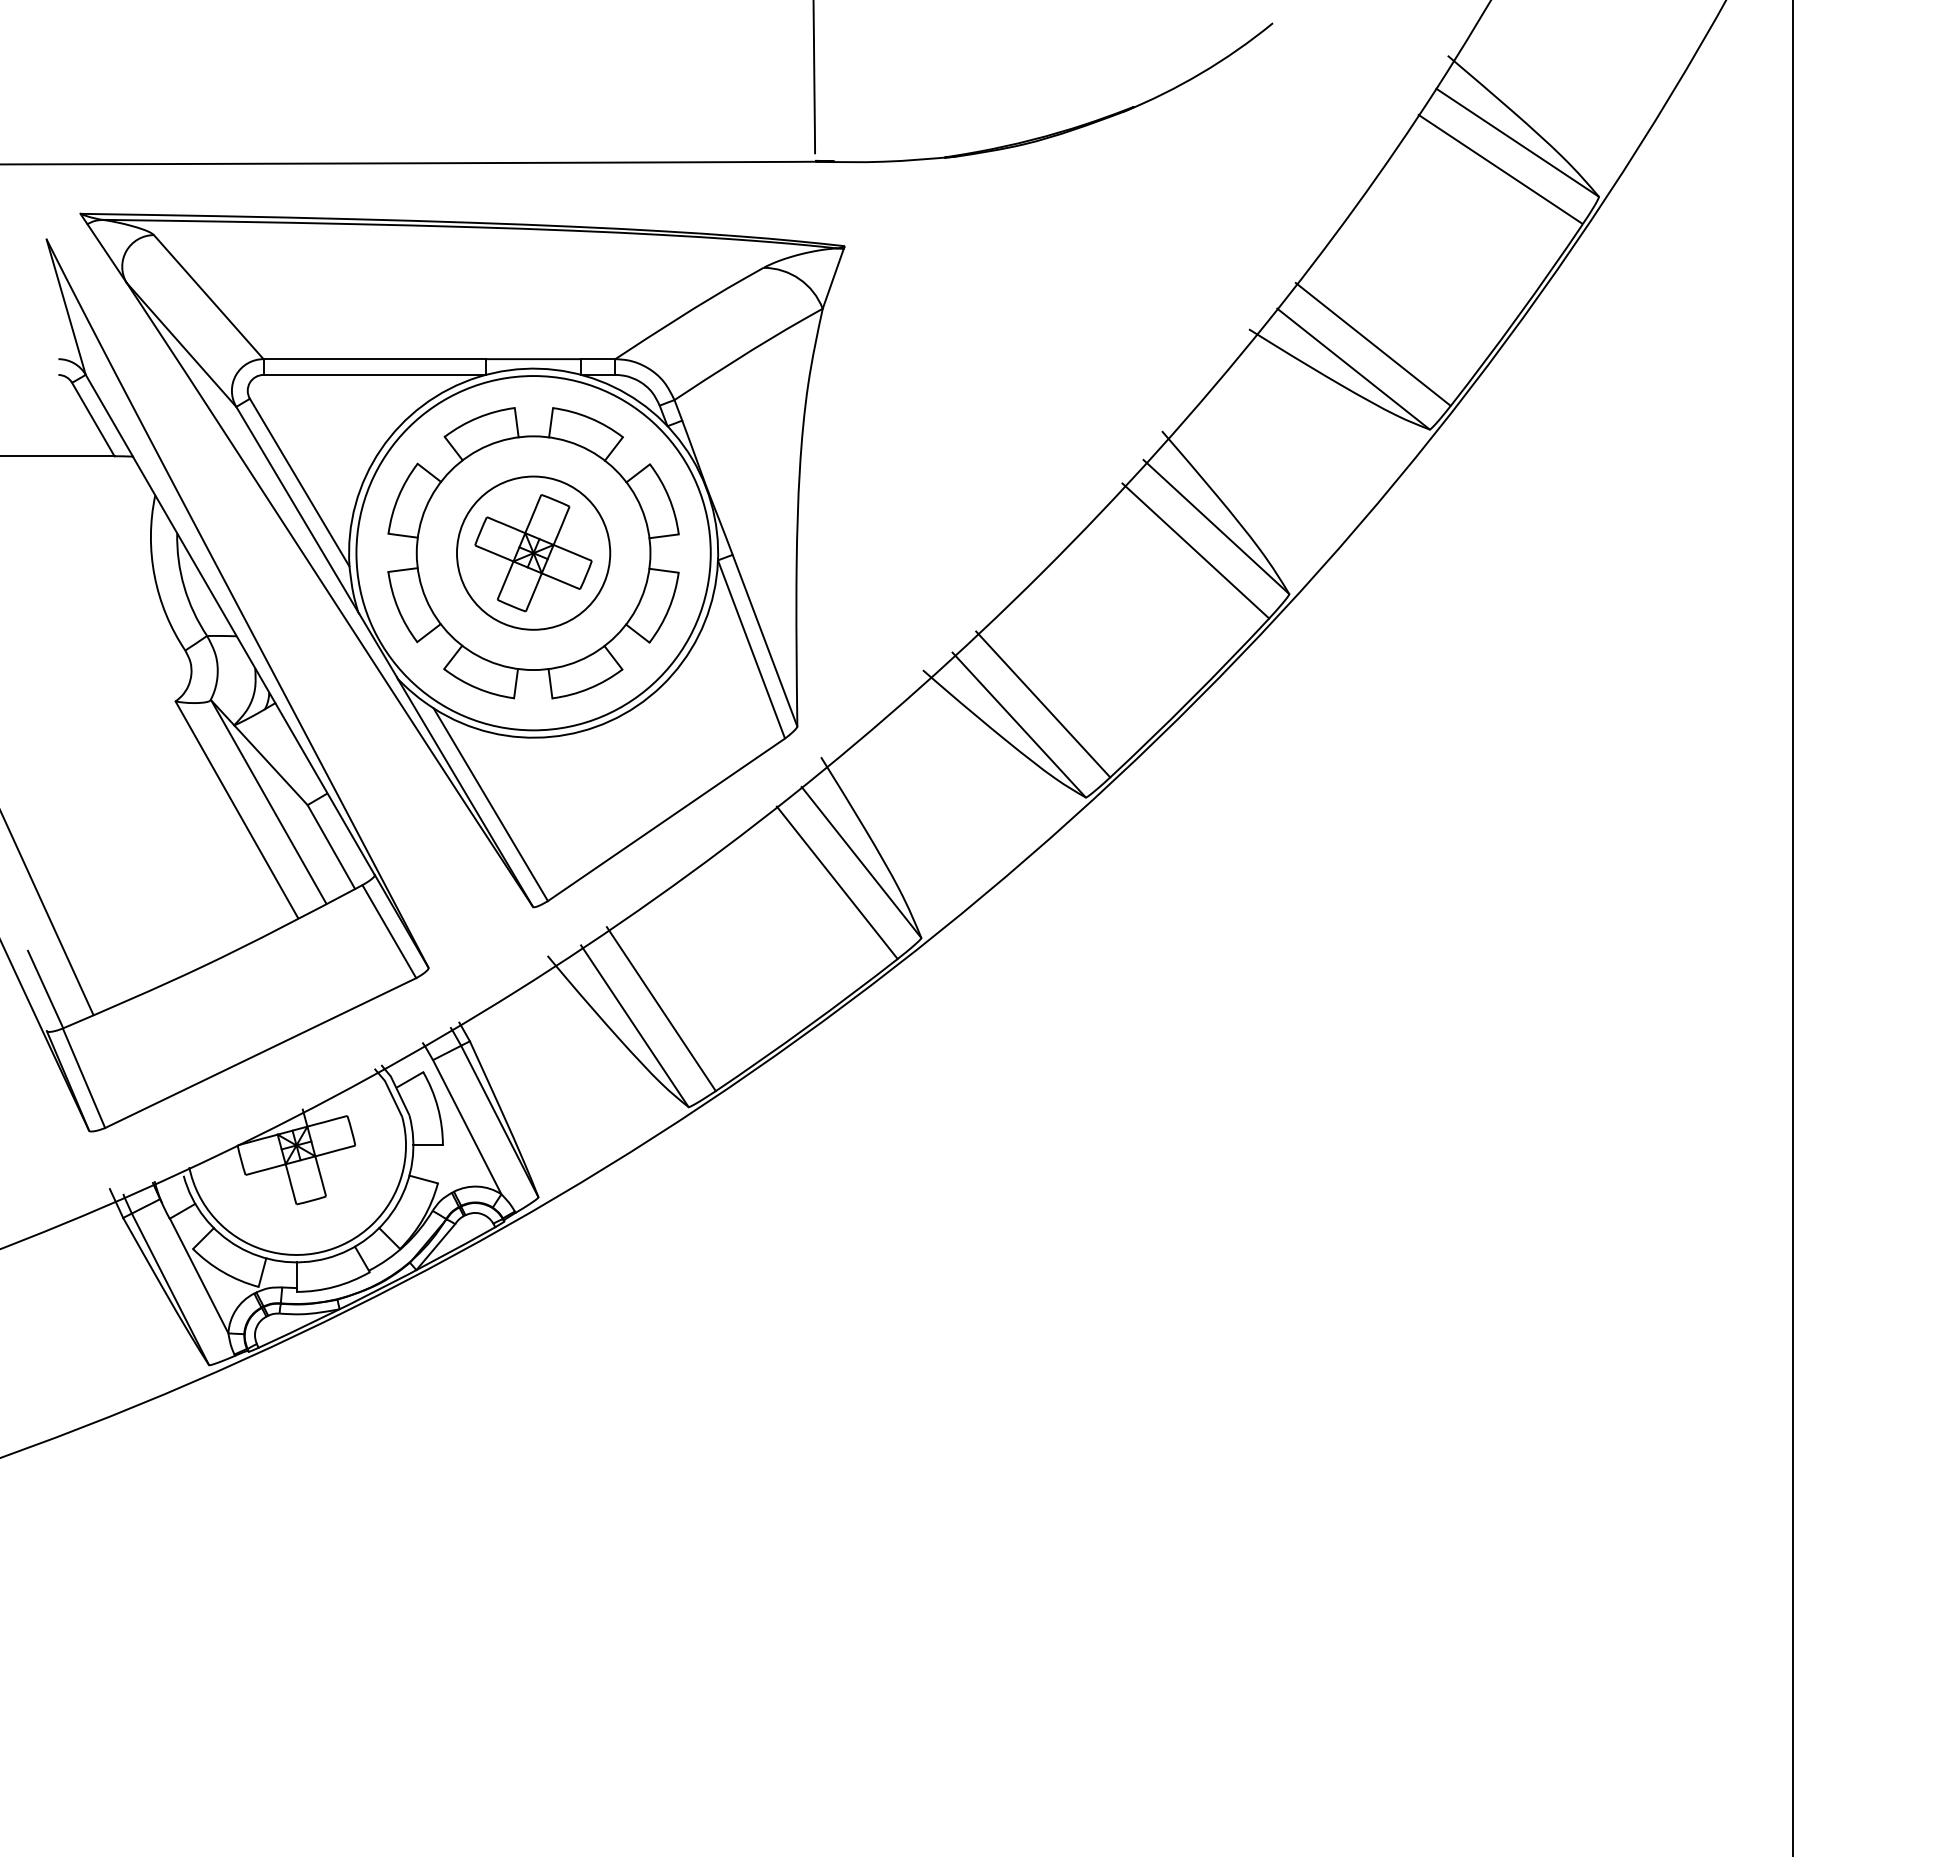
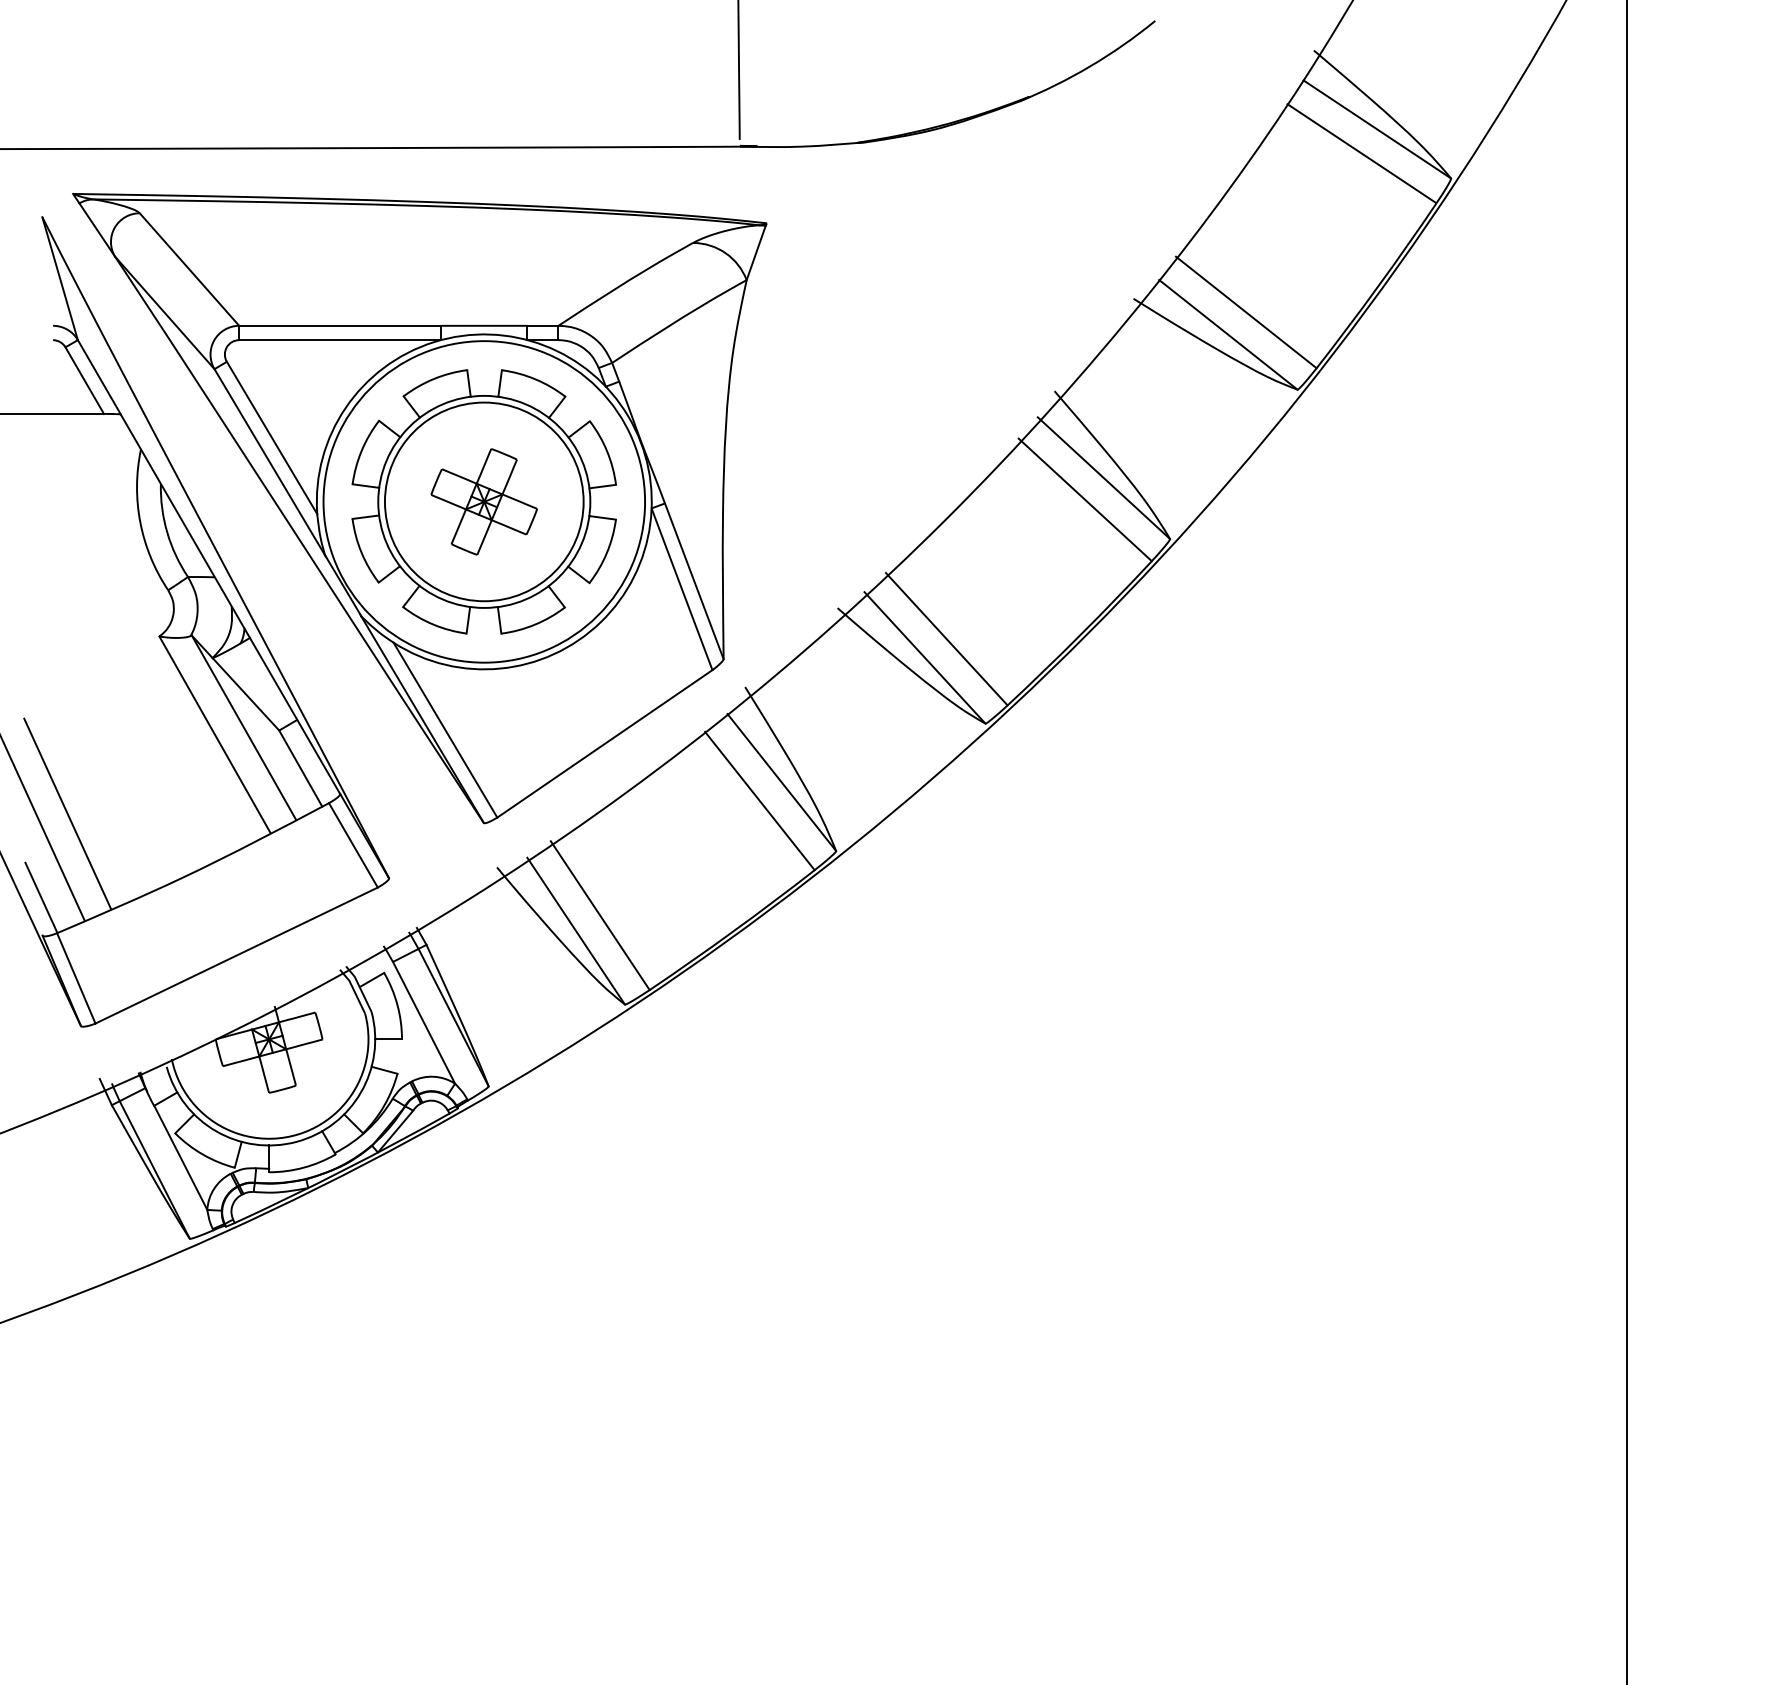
circle: (533, 552) -> (484, 501), size x1.43
line: (74, 897) -> (67, 814), added

